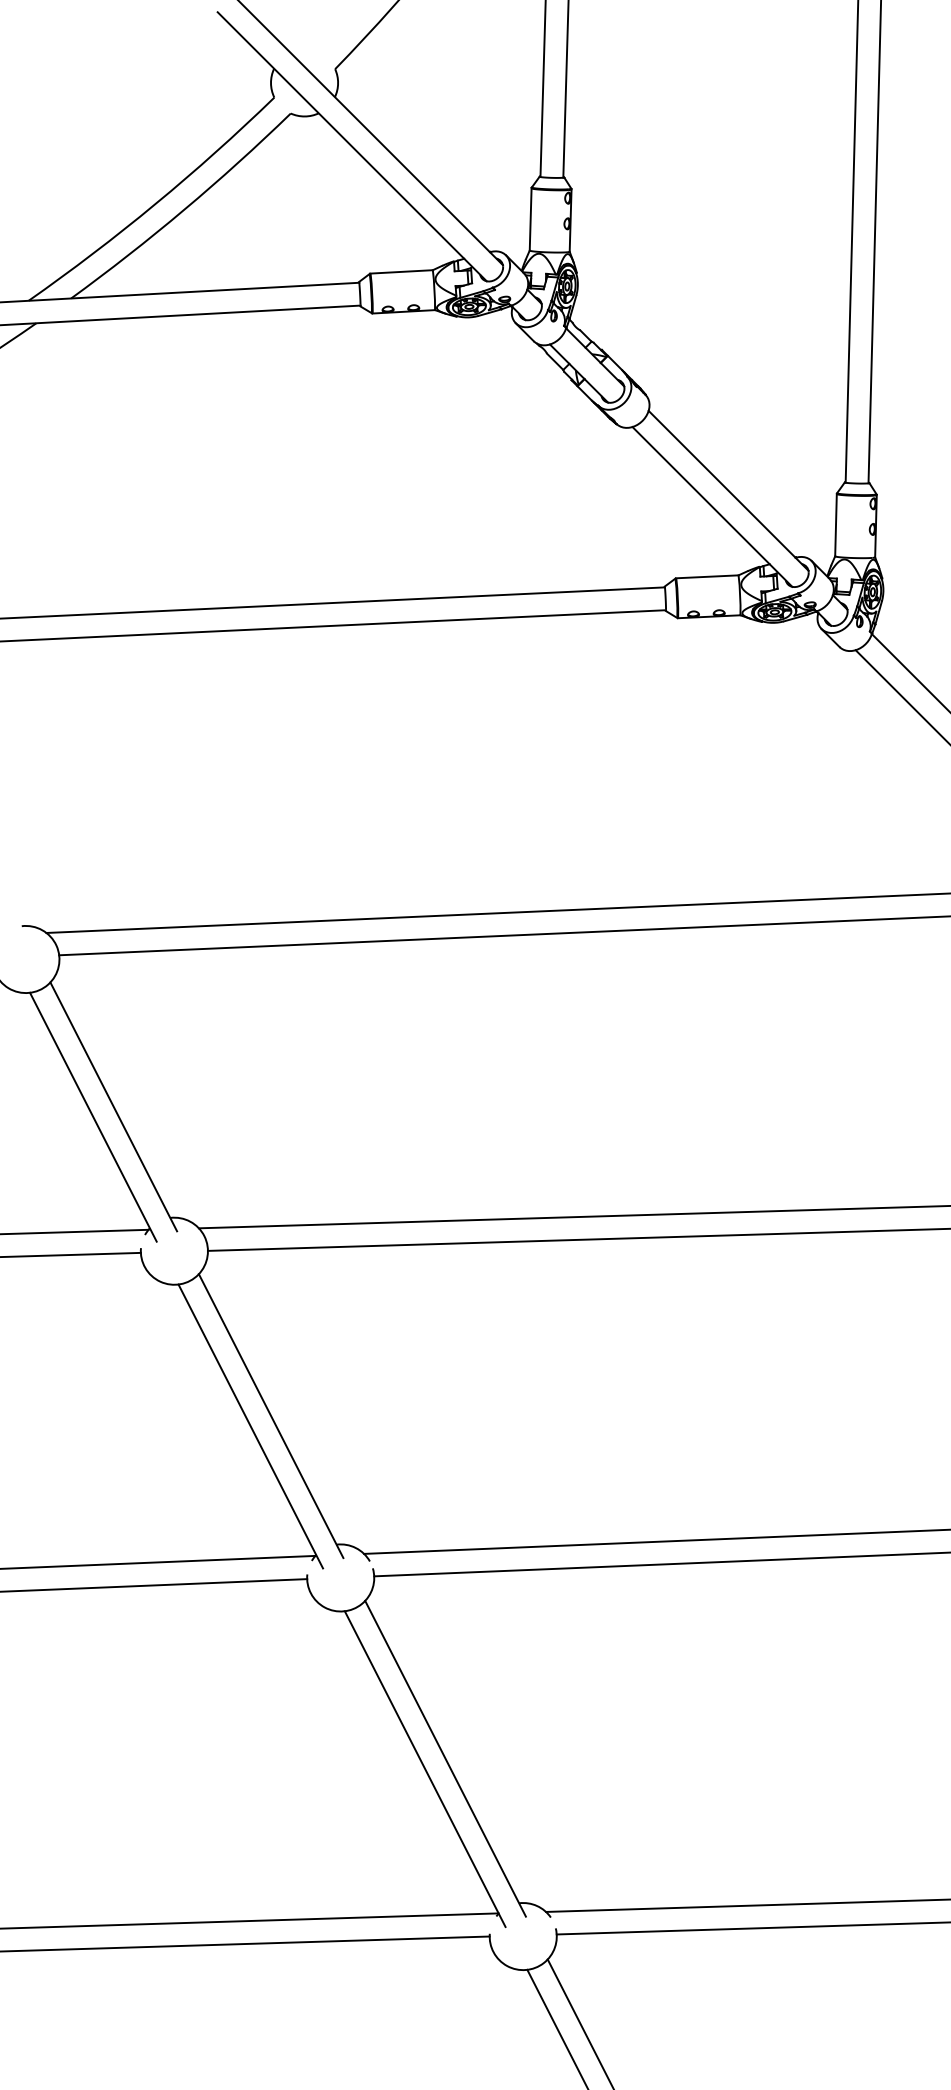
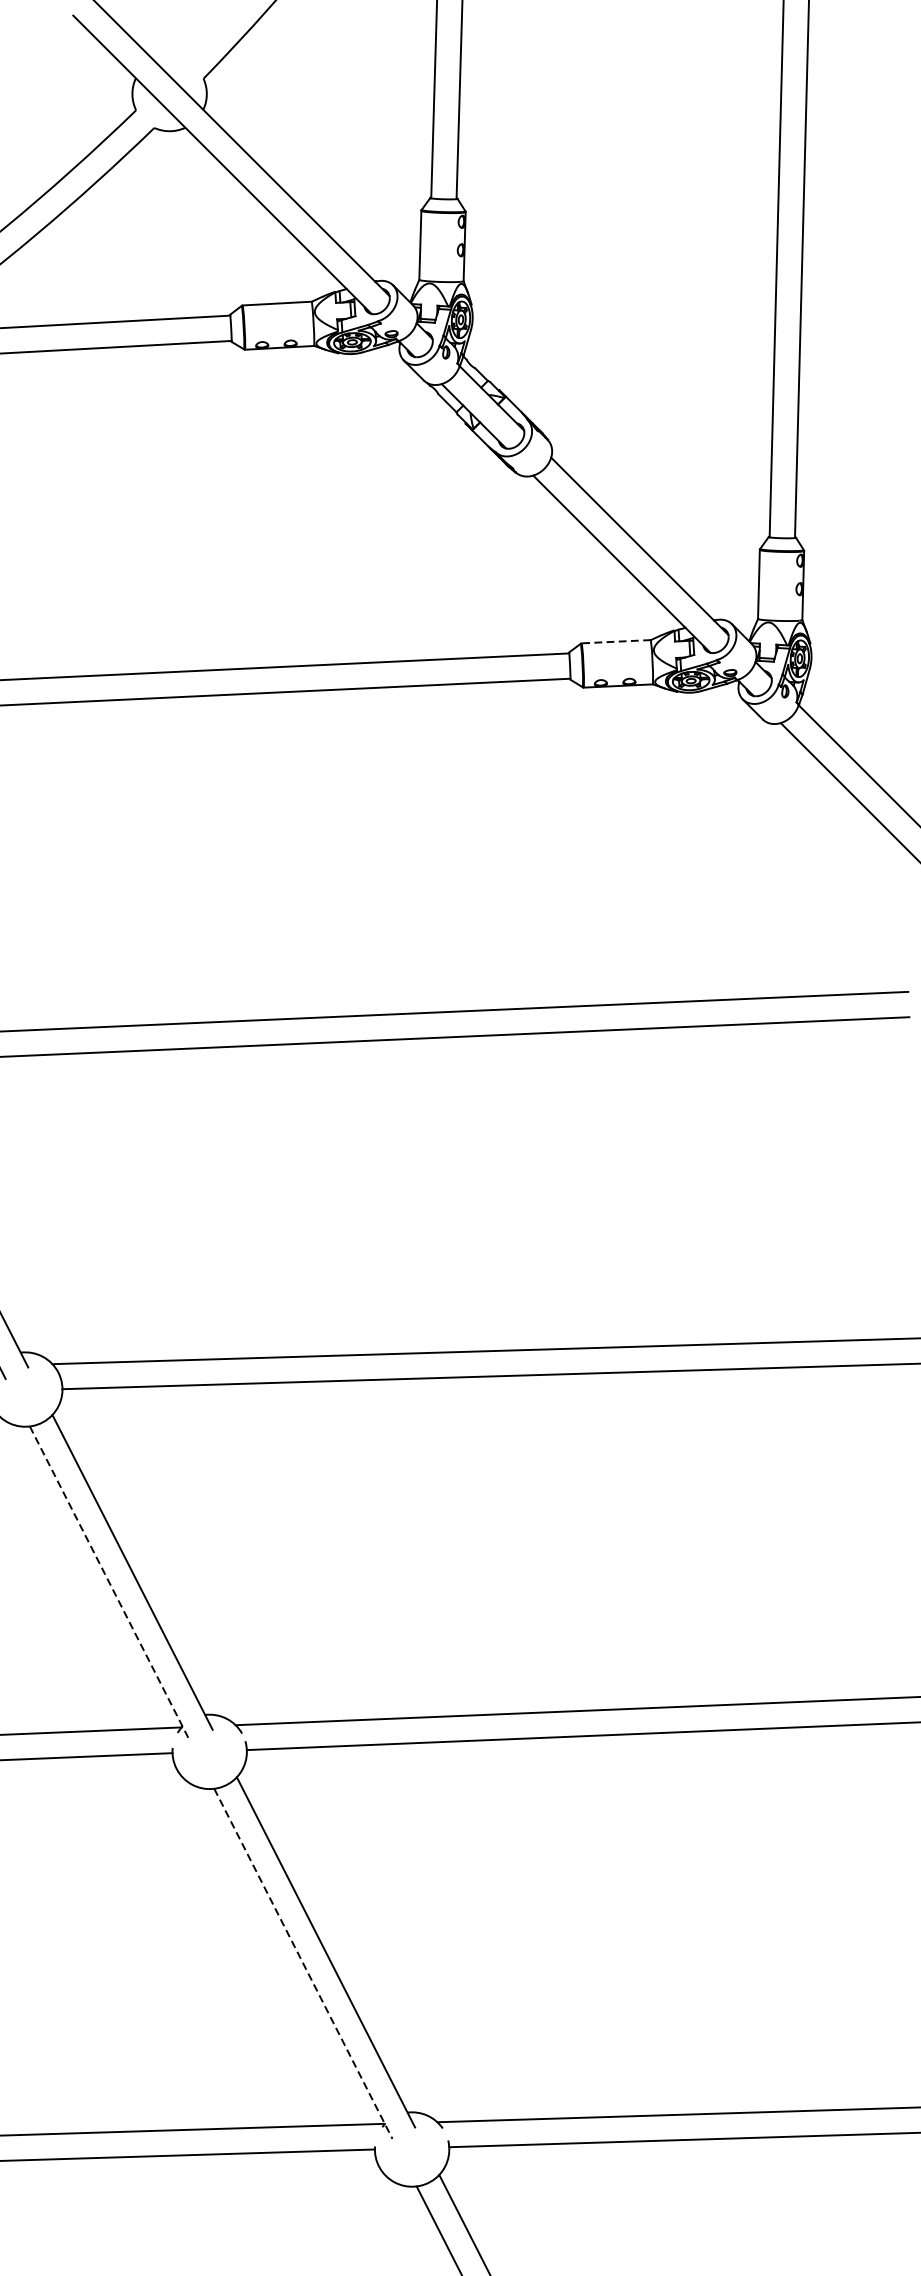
line: (706, 576) -> (615, 641), solid -> dashed
line: (251, 1426) -> (110, 1583), solid -> dashed
line: (425, 1769) -> (303, 1964), solid -> dashed

